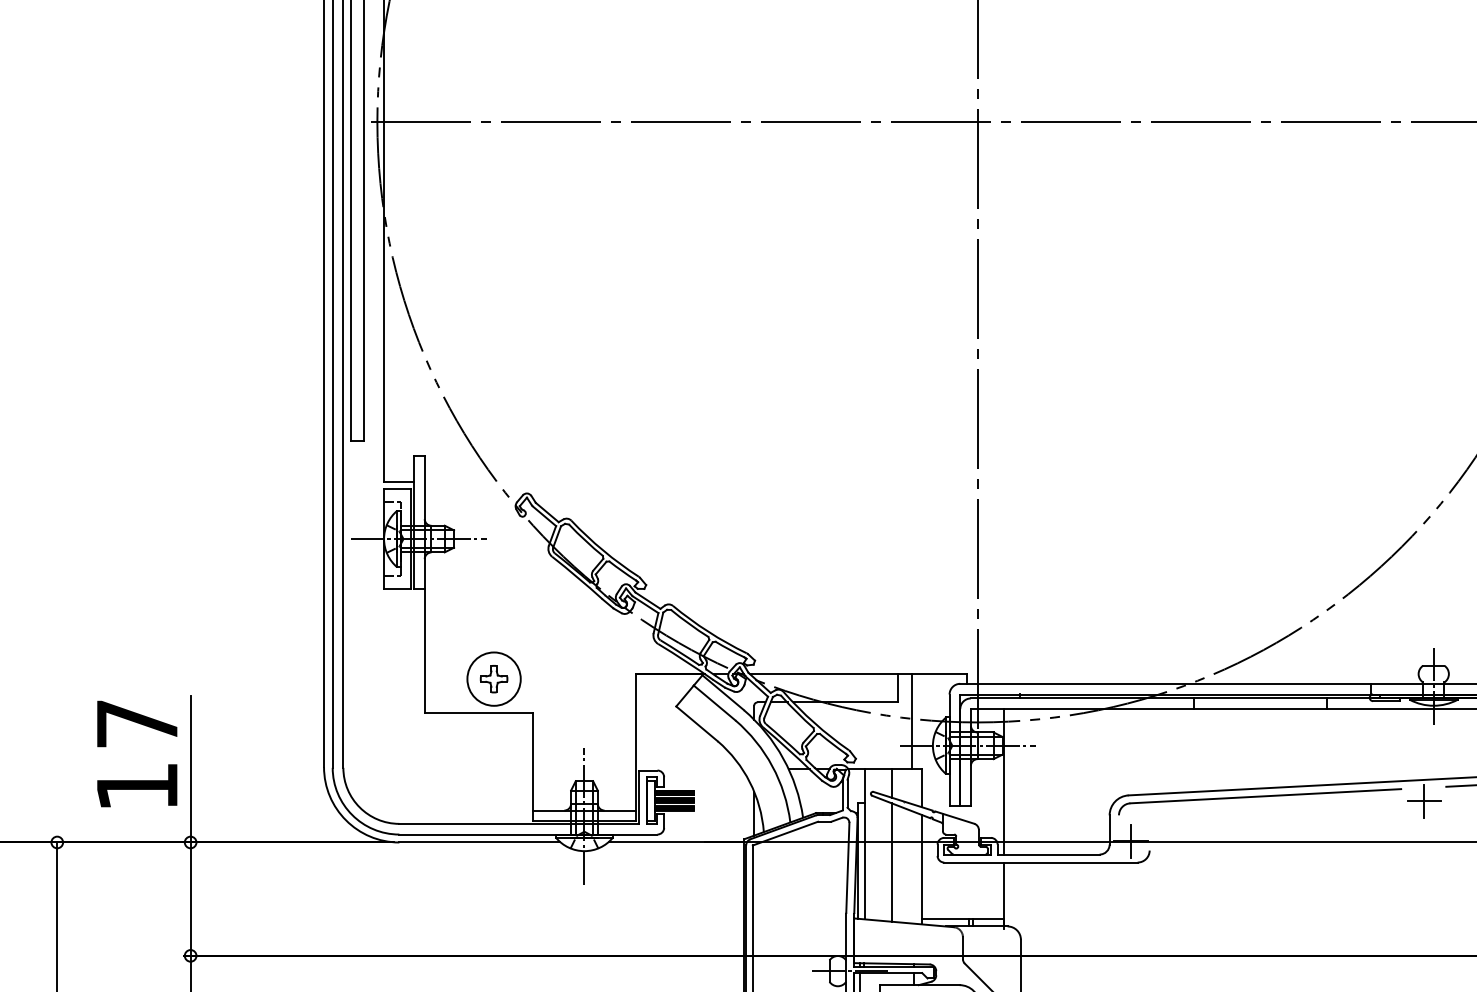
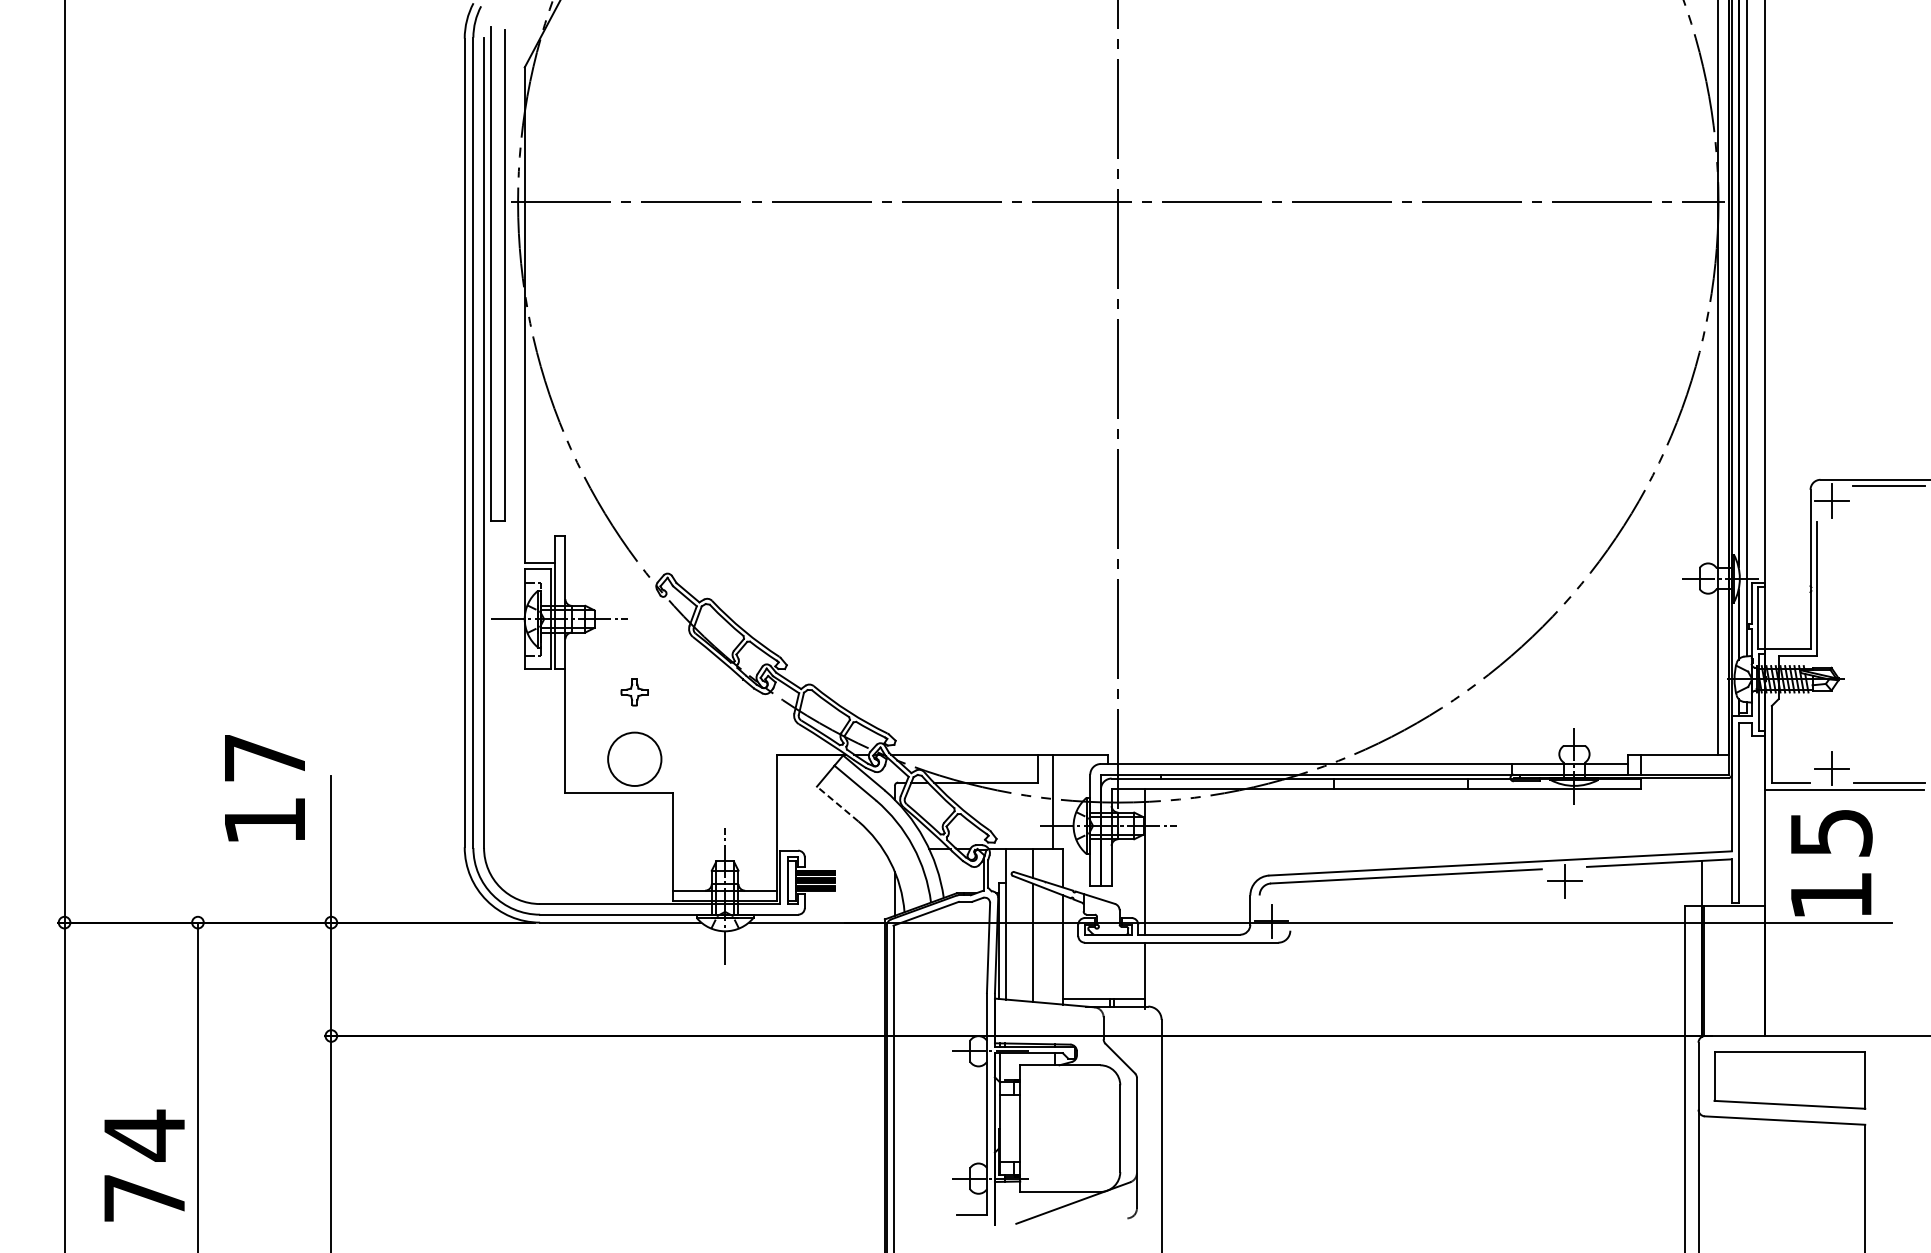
part: (493, 679) -> (634, 692), moved
line: (696, 723) -> (837, 803), solid -> dashed
text: (136, 754) -> (264, 788), moved

